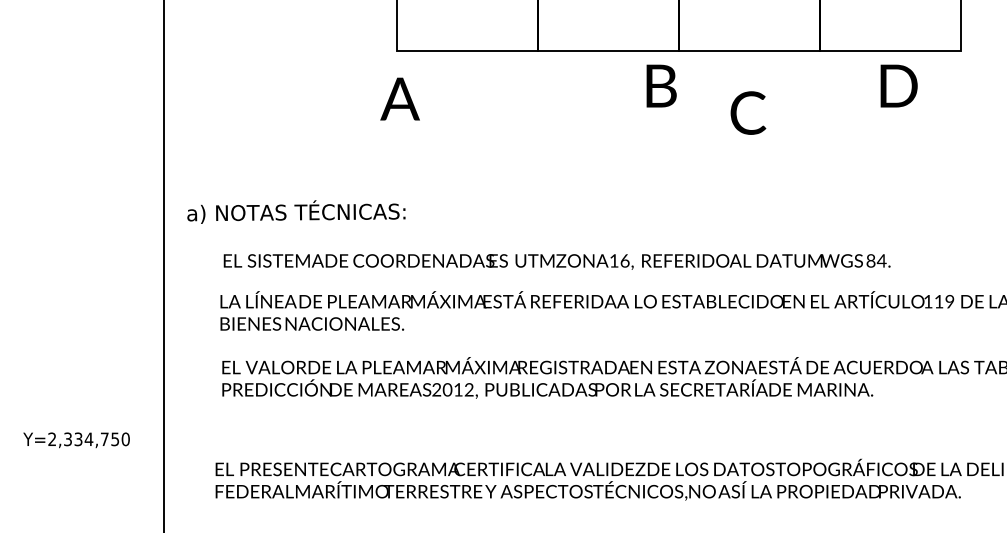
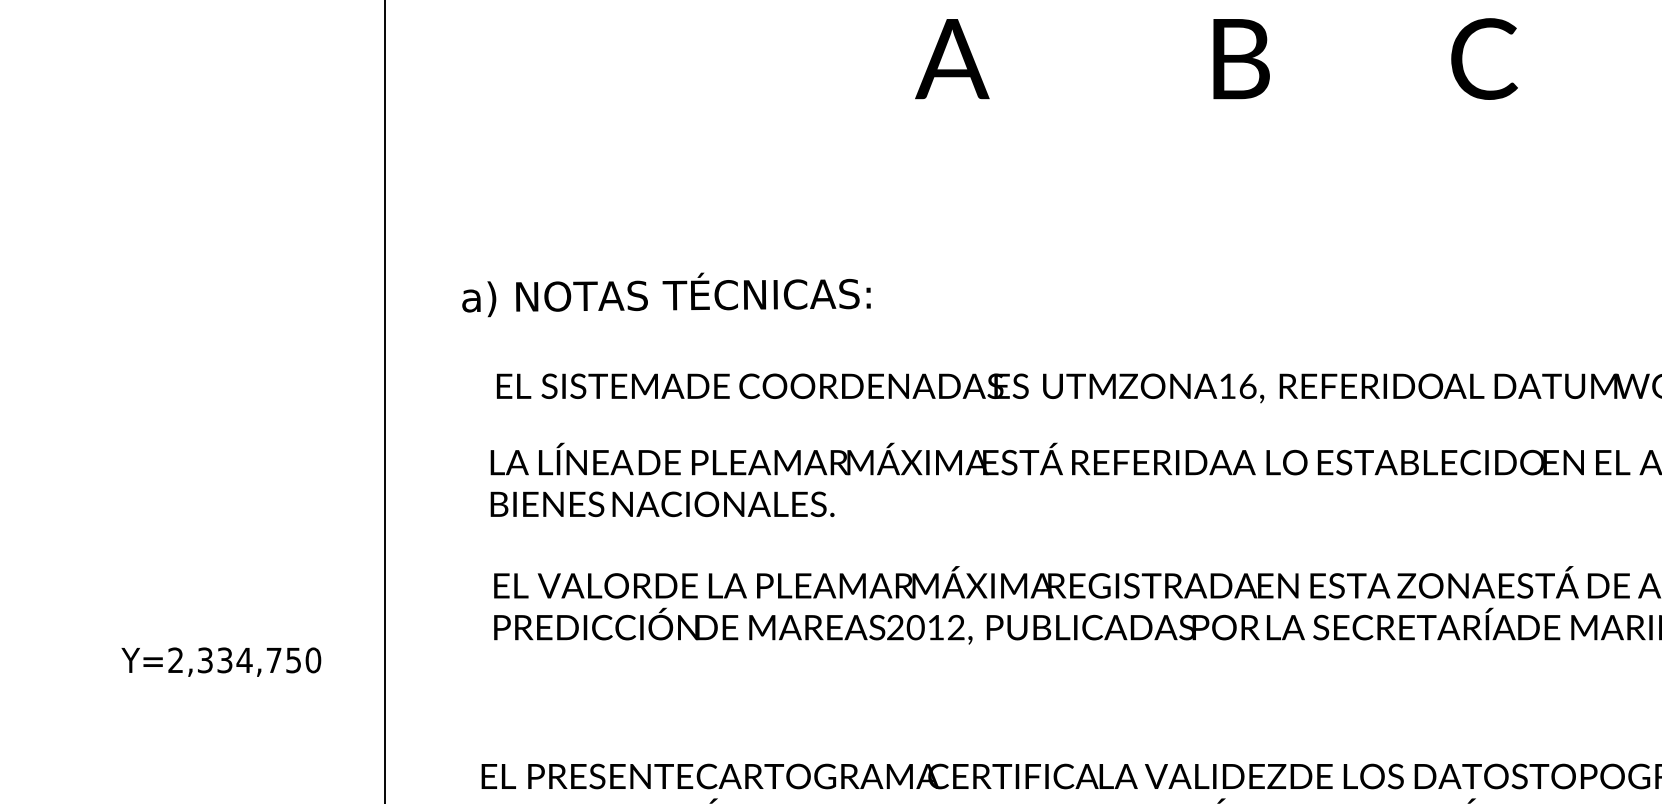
text: (661, 85) -> (1241, 57), moved
text: (399, 98) -> (951, 57), moved
text: (748, 112) -> (1484, 57), moved
text: (296, 211) -> (666, 293), moved
text: (76, 440) -> (221, 662), moved

